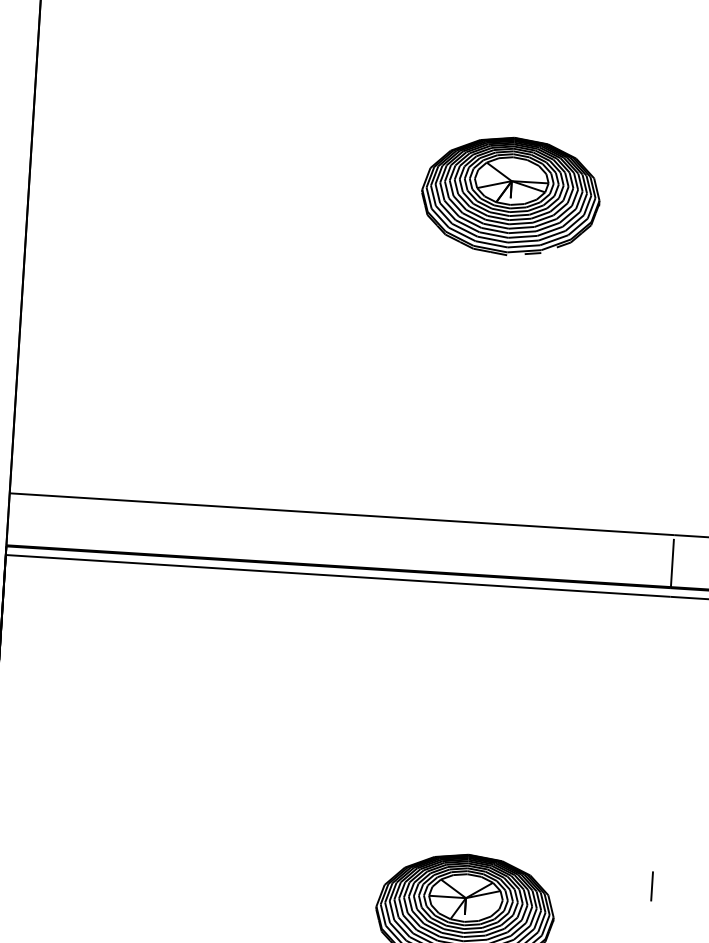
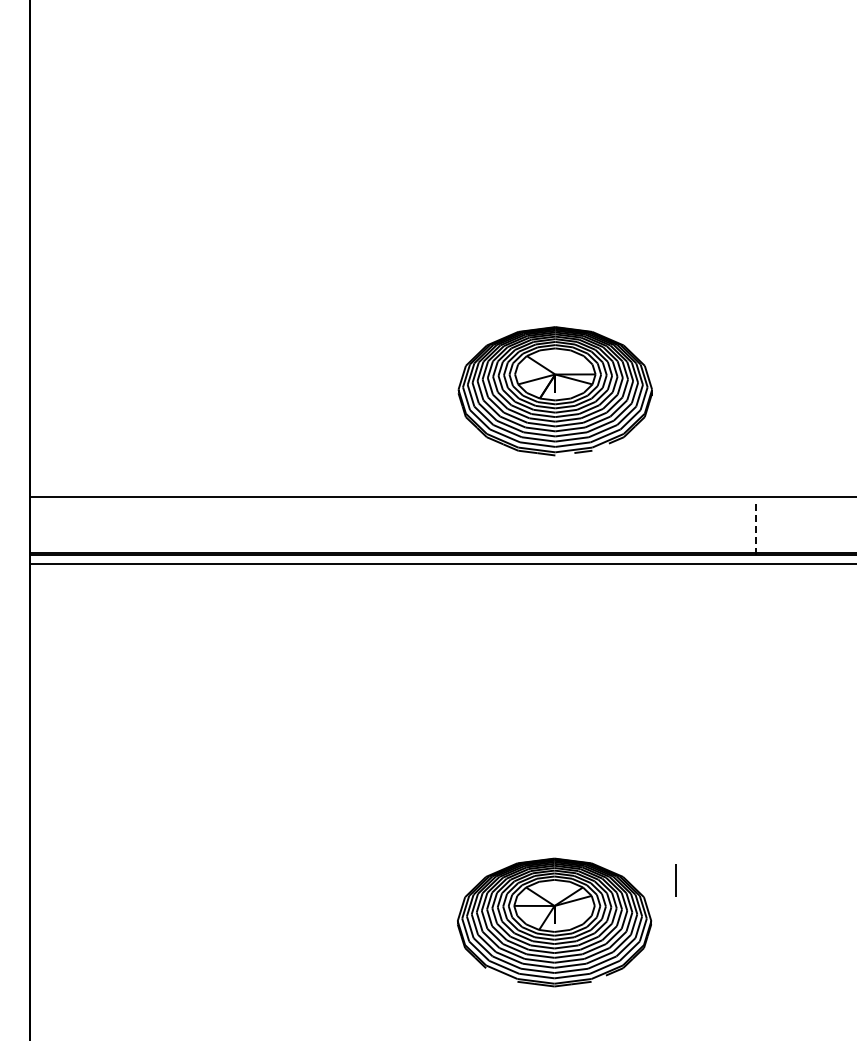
part: (510, 196) -> (554, 391), moved
line: (672, 563) -> (756, 527), solid -> dashed
line: (651, 886) -> (675, 880), moved

